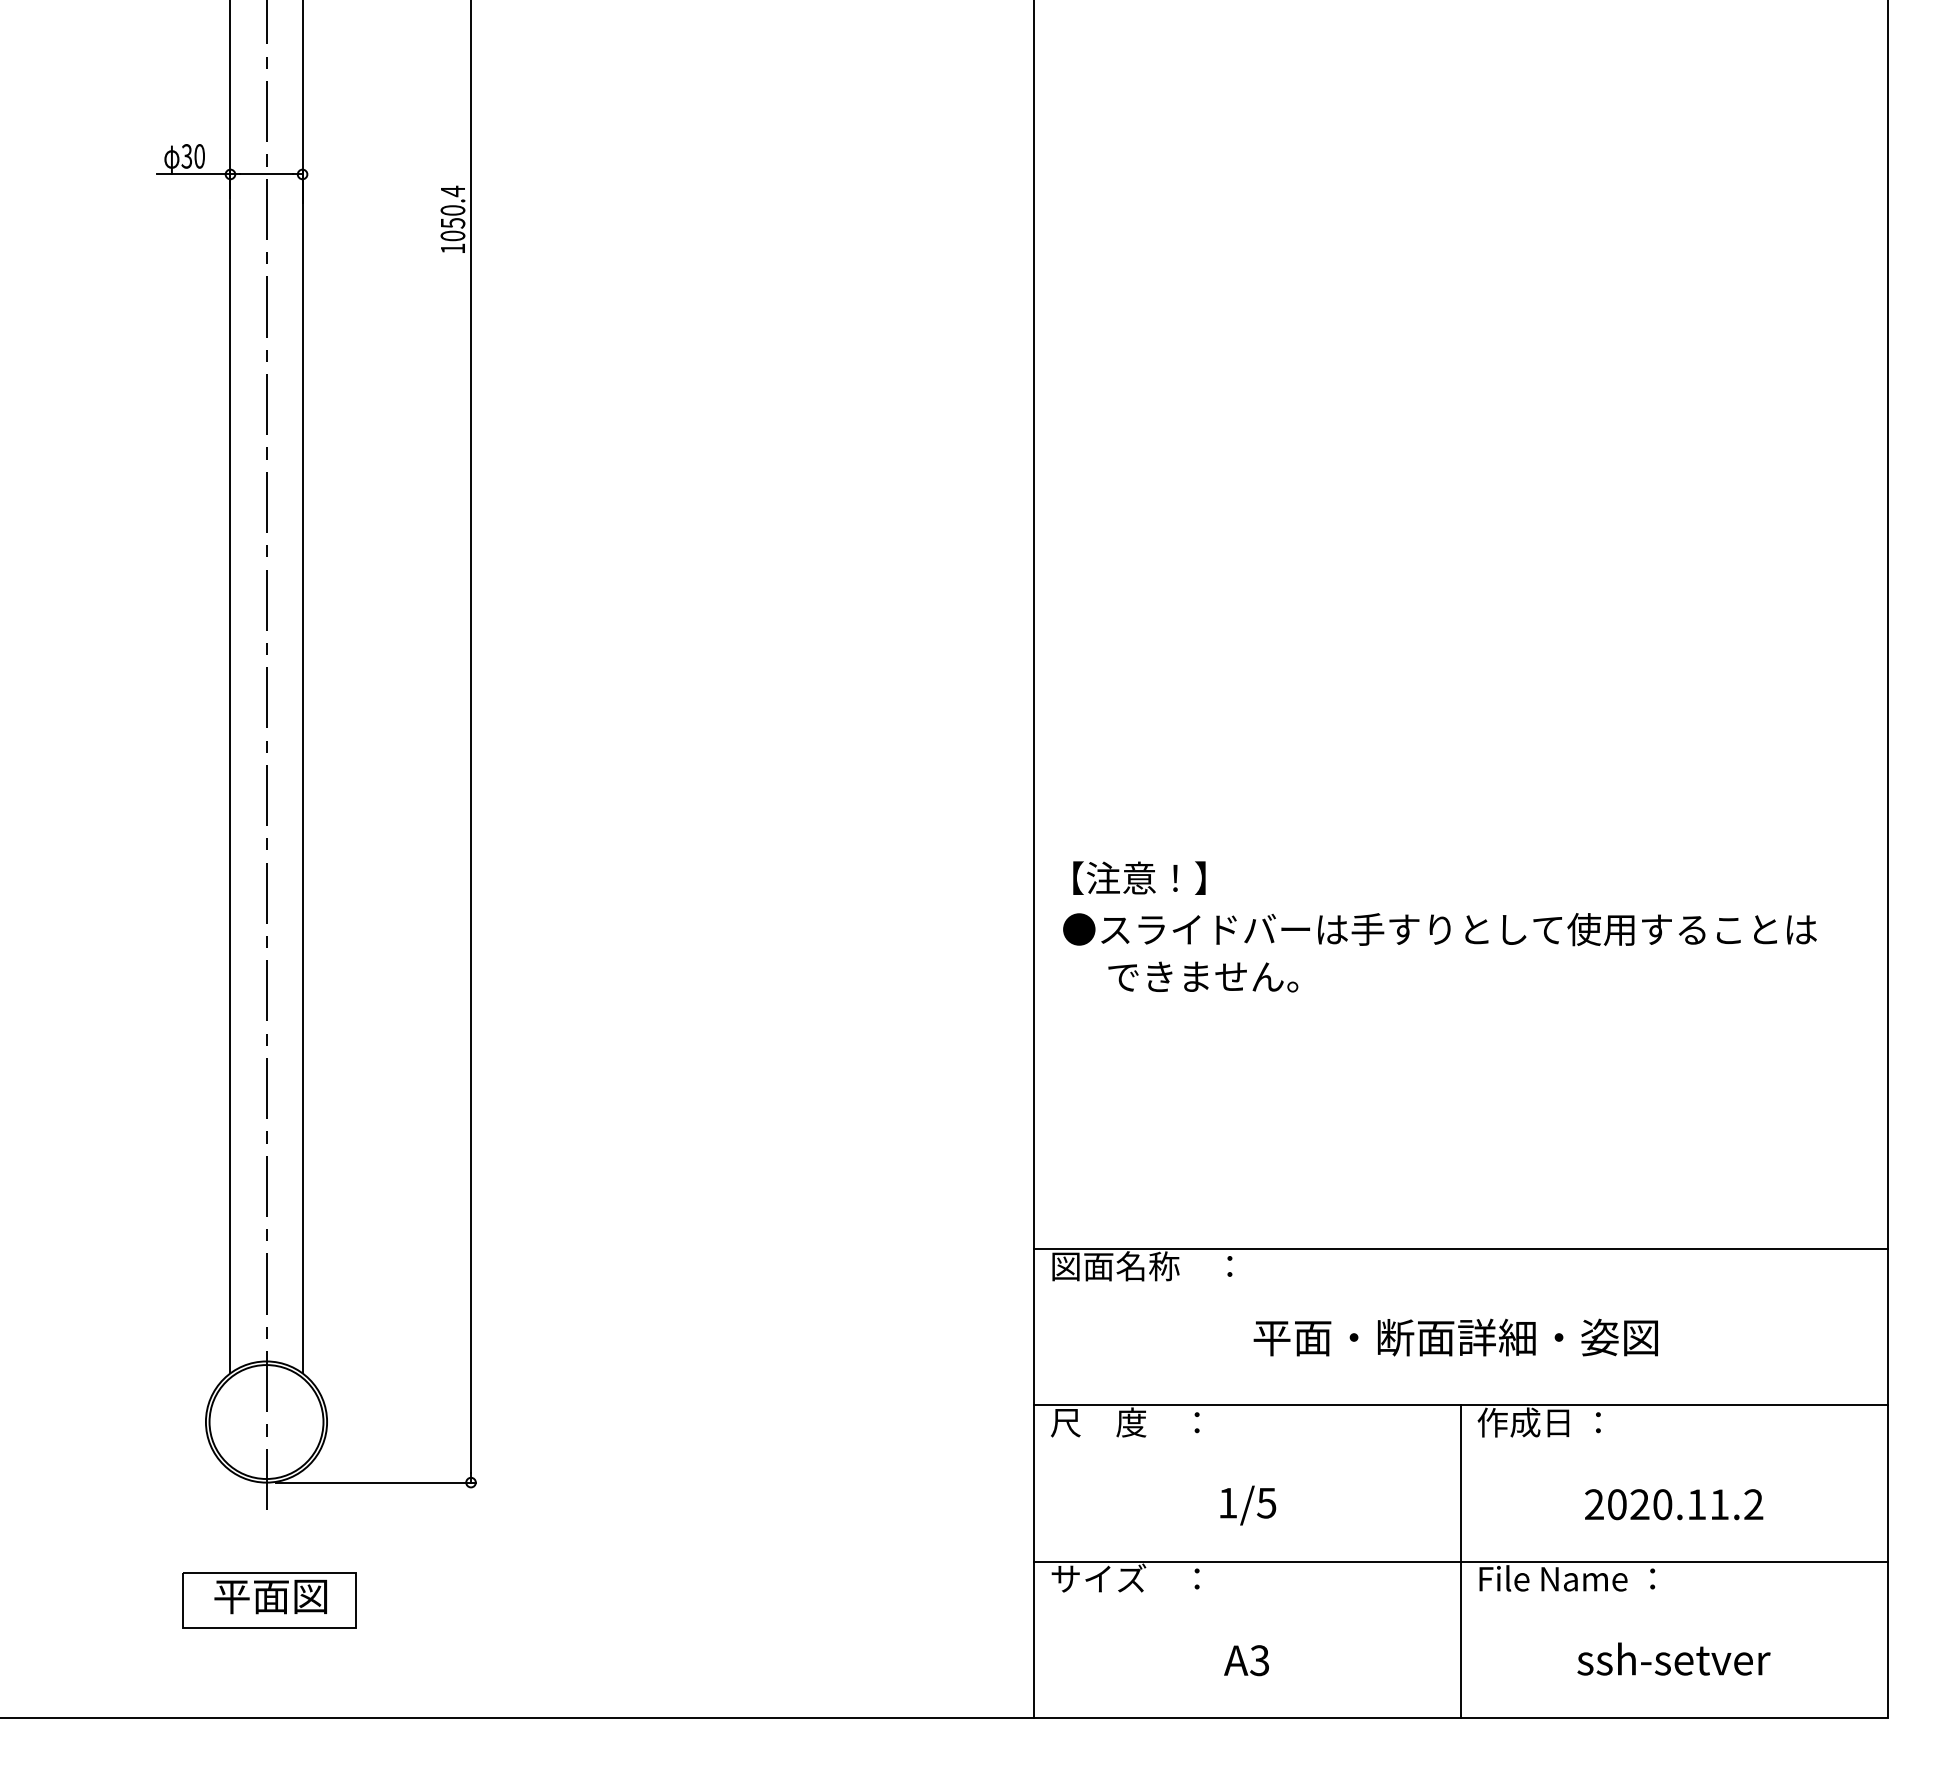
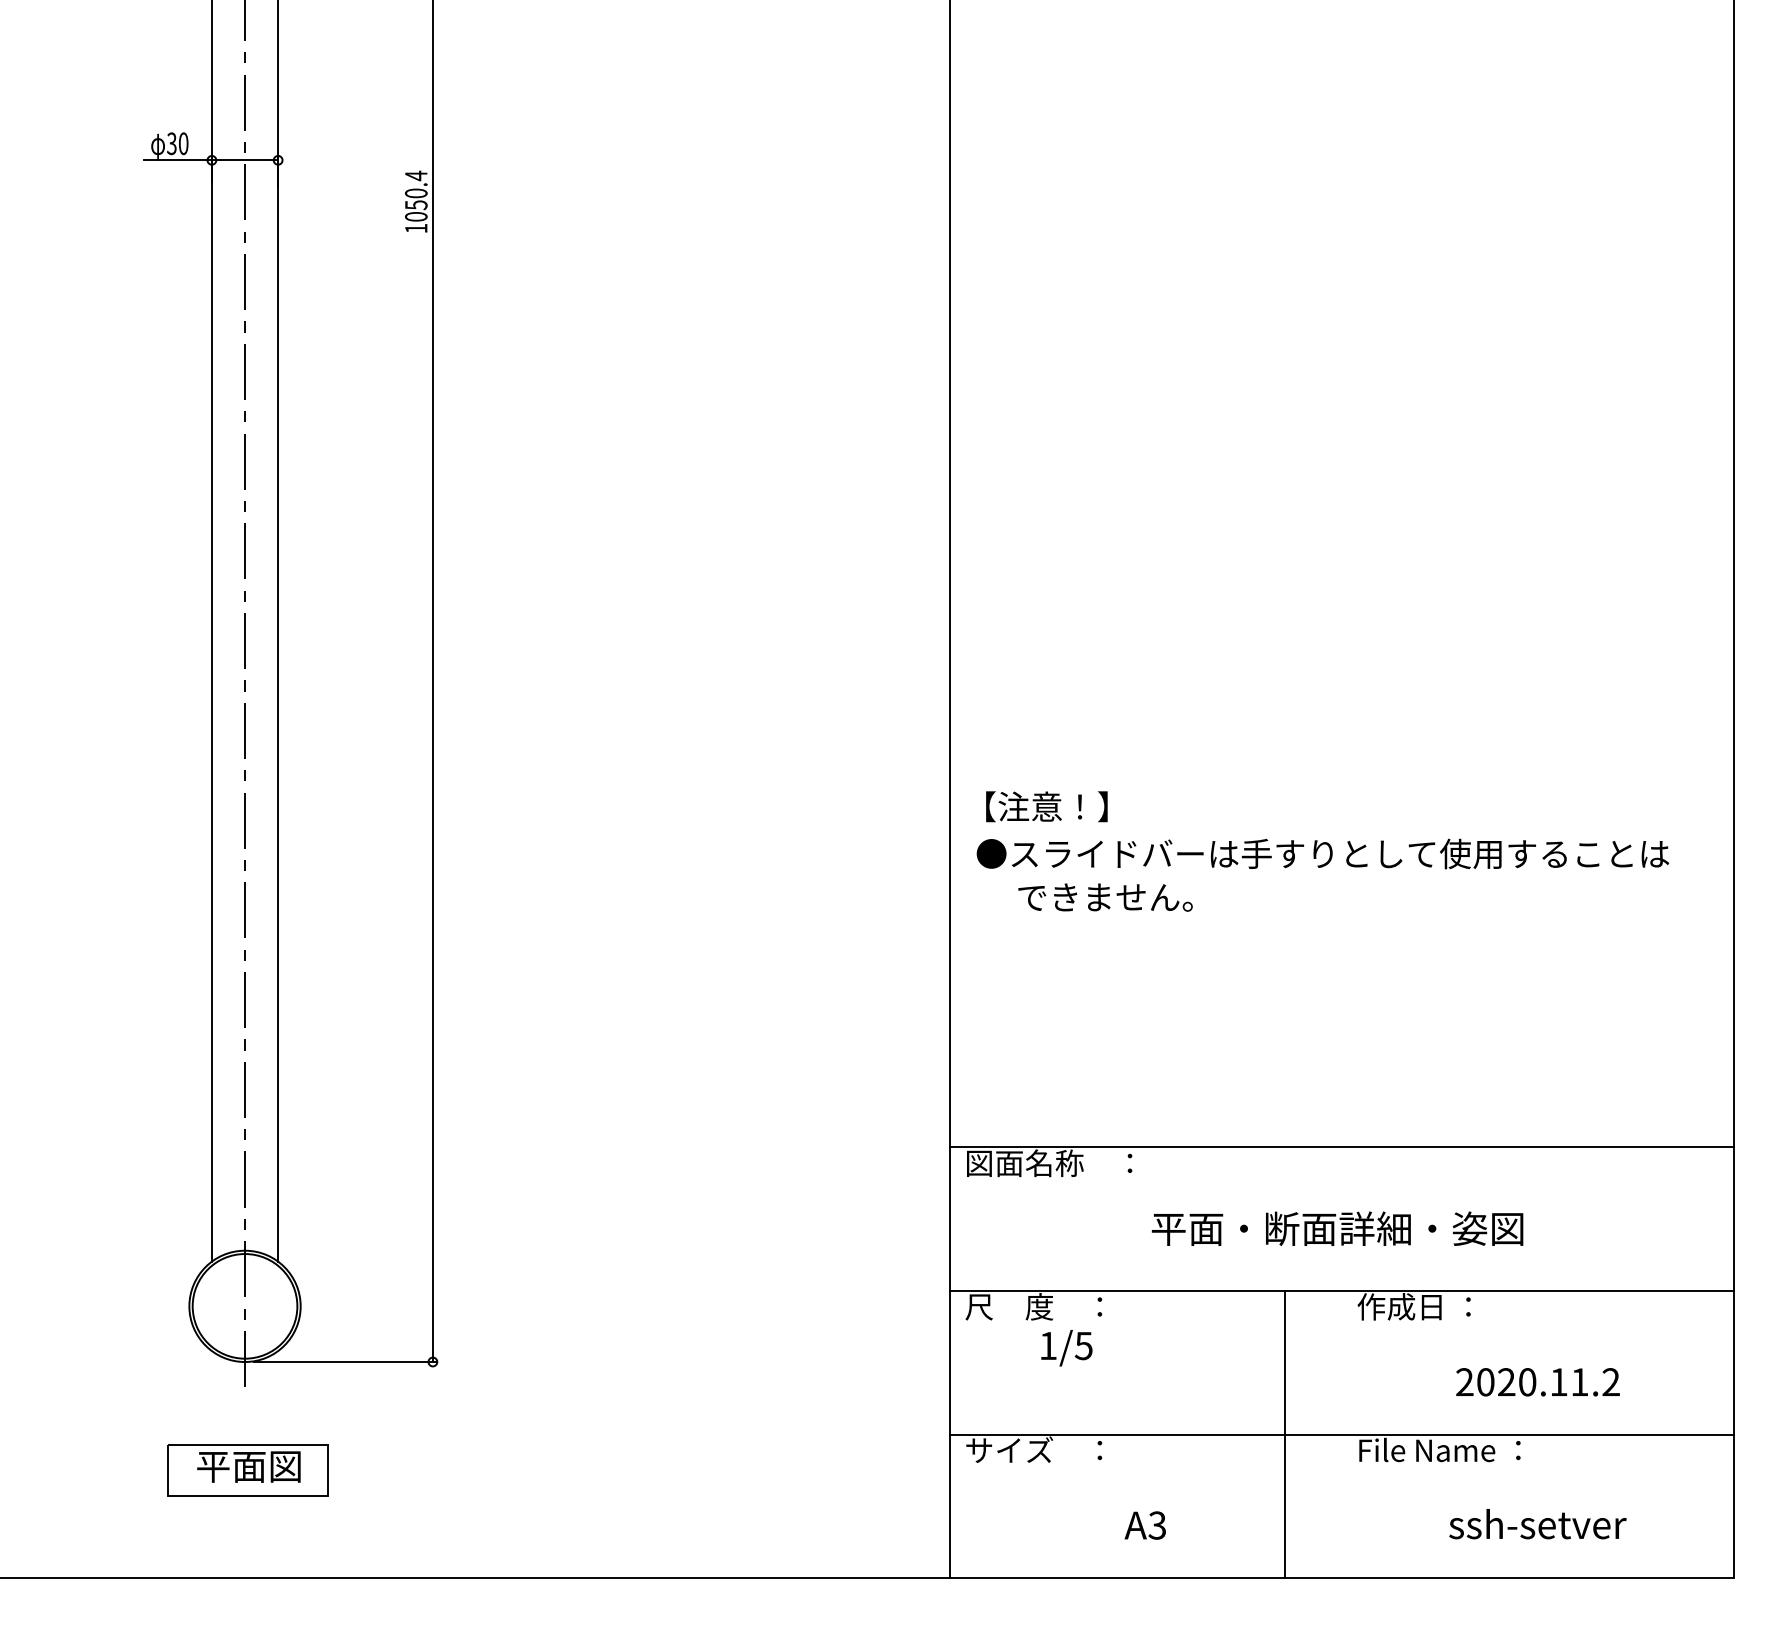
text: (1248, 1505) -> (1067, 1348), moved
line: (1460, 1561) -> (1284, 1434), moved

